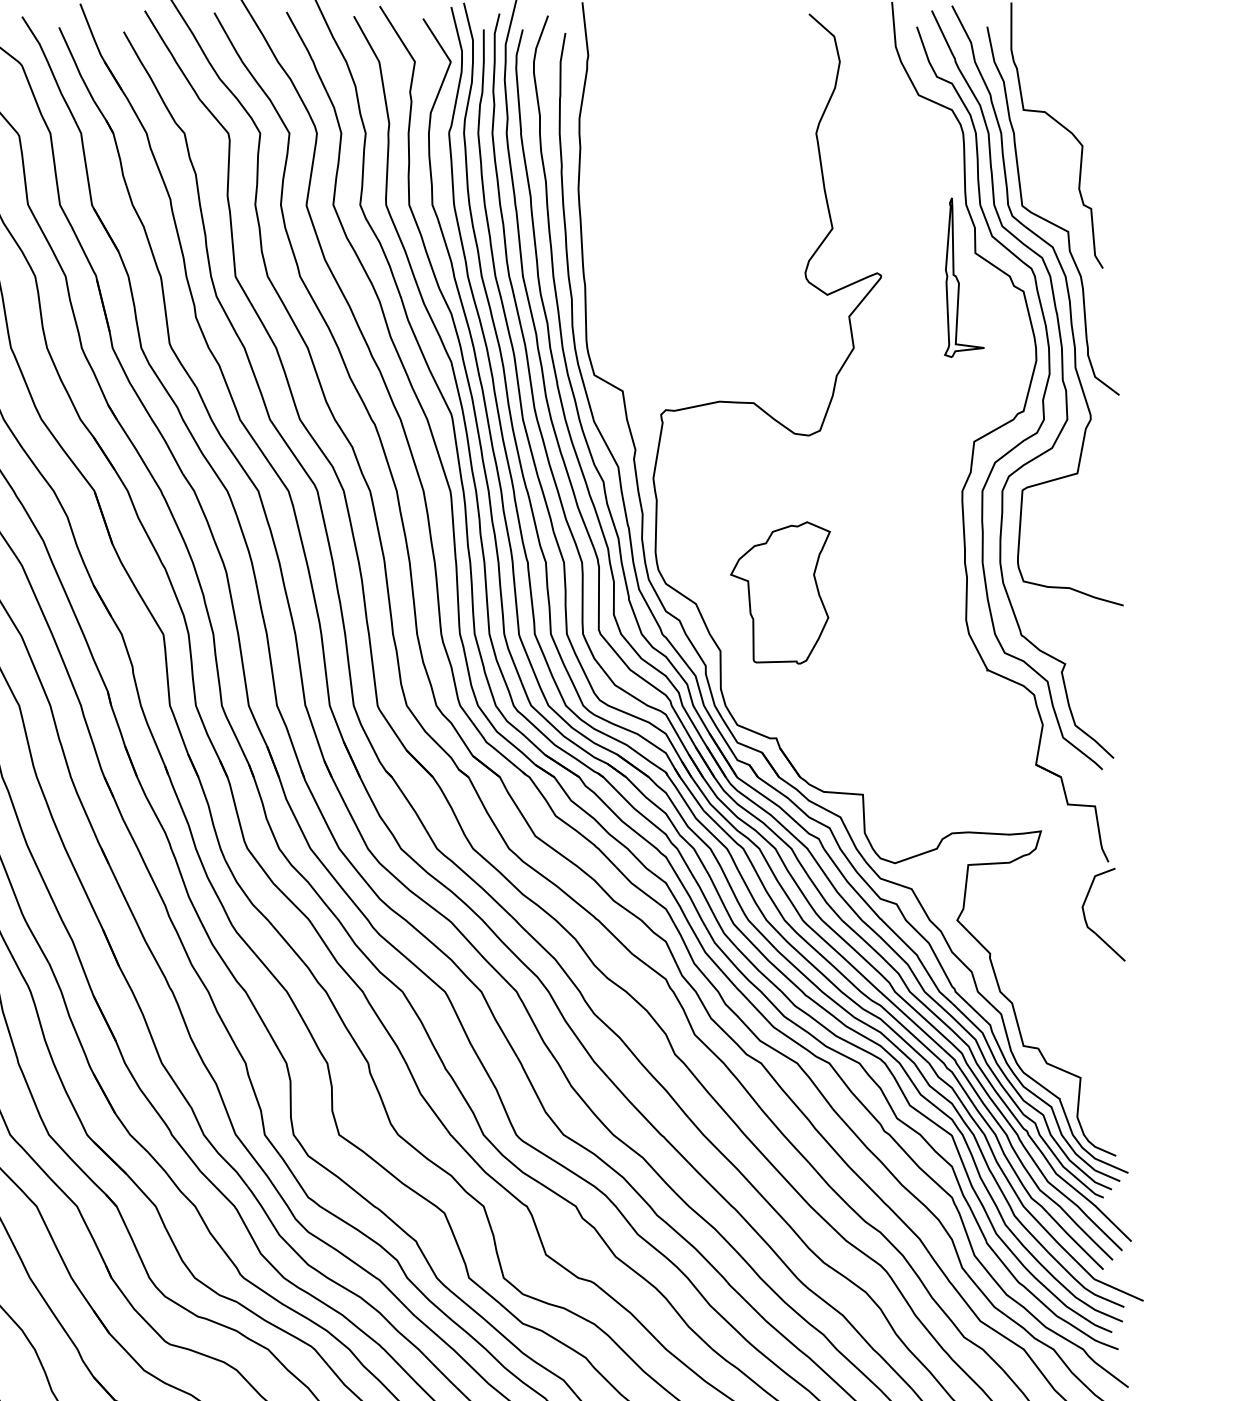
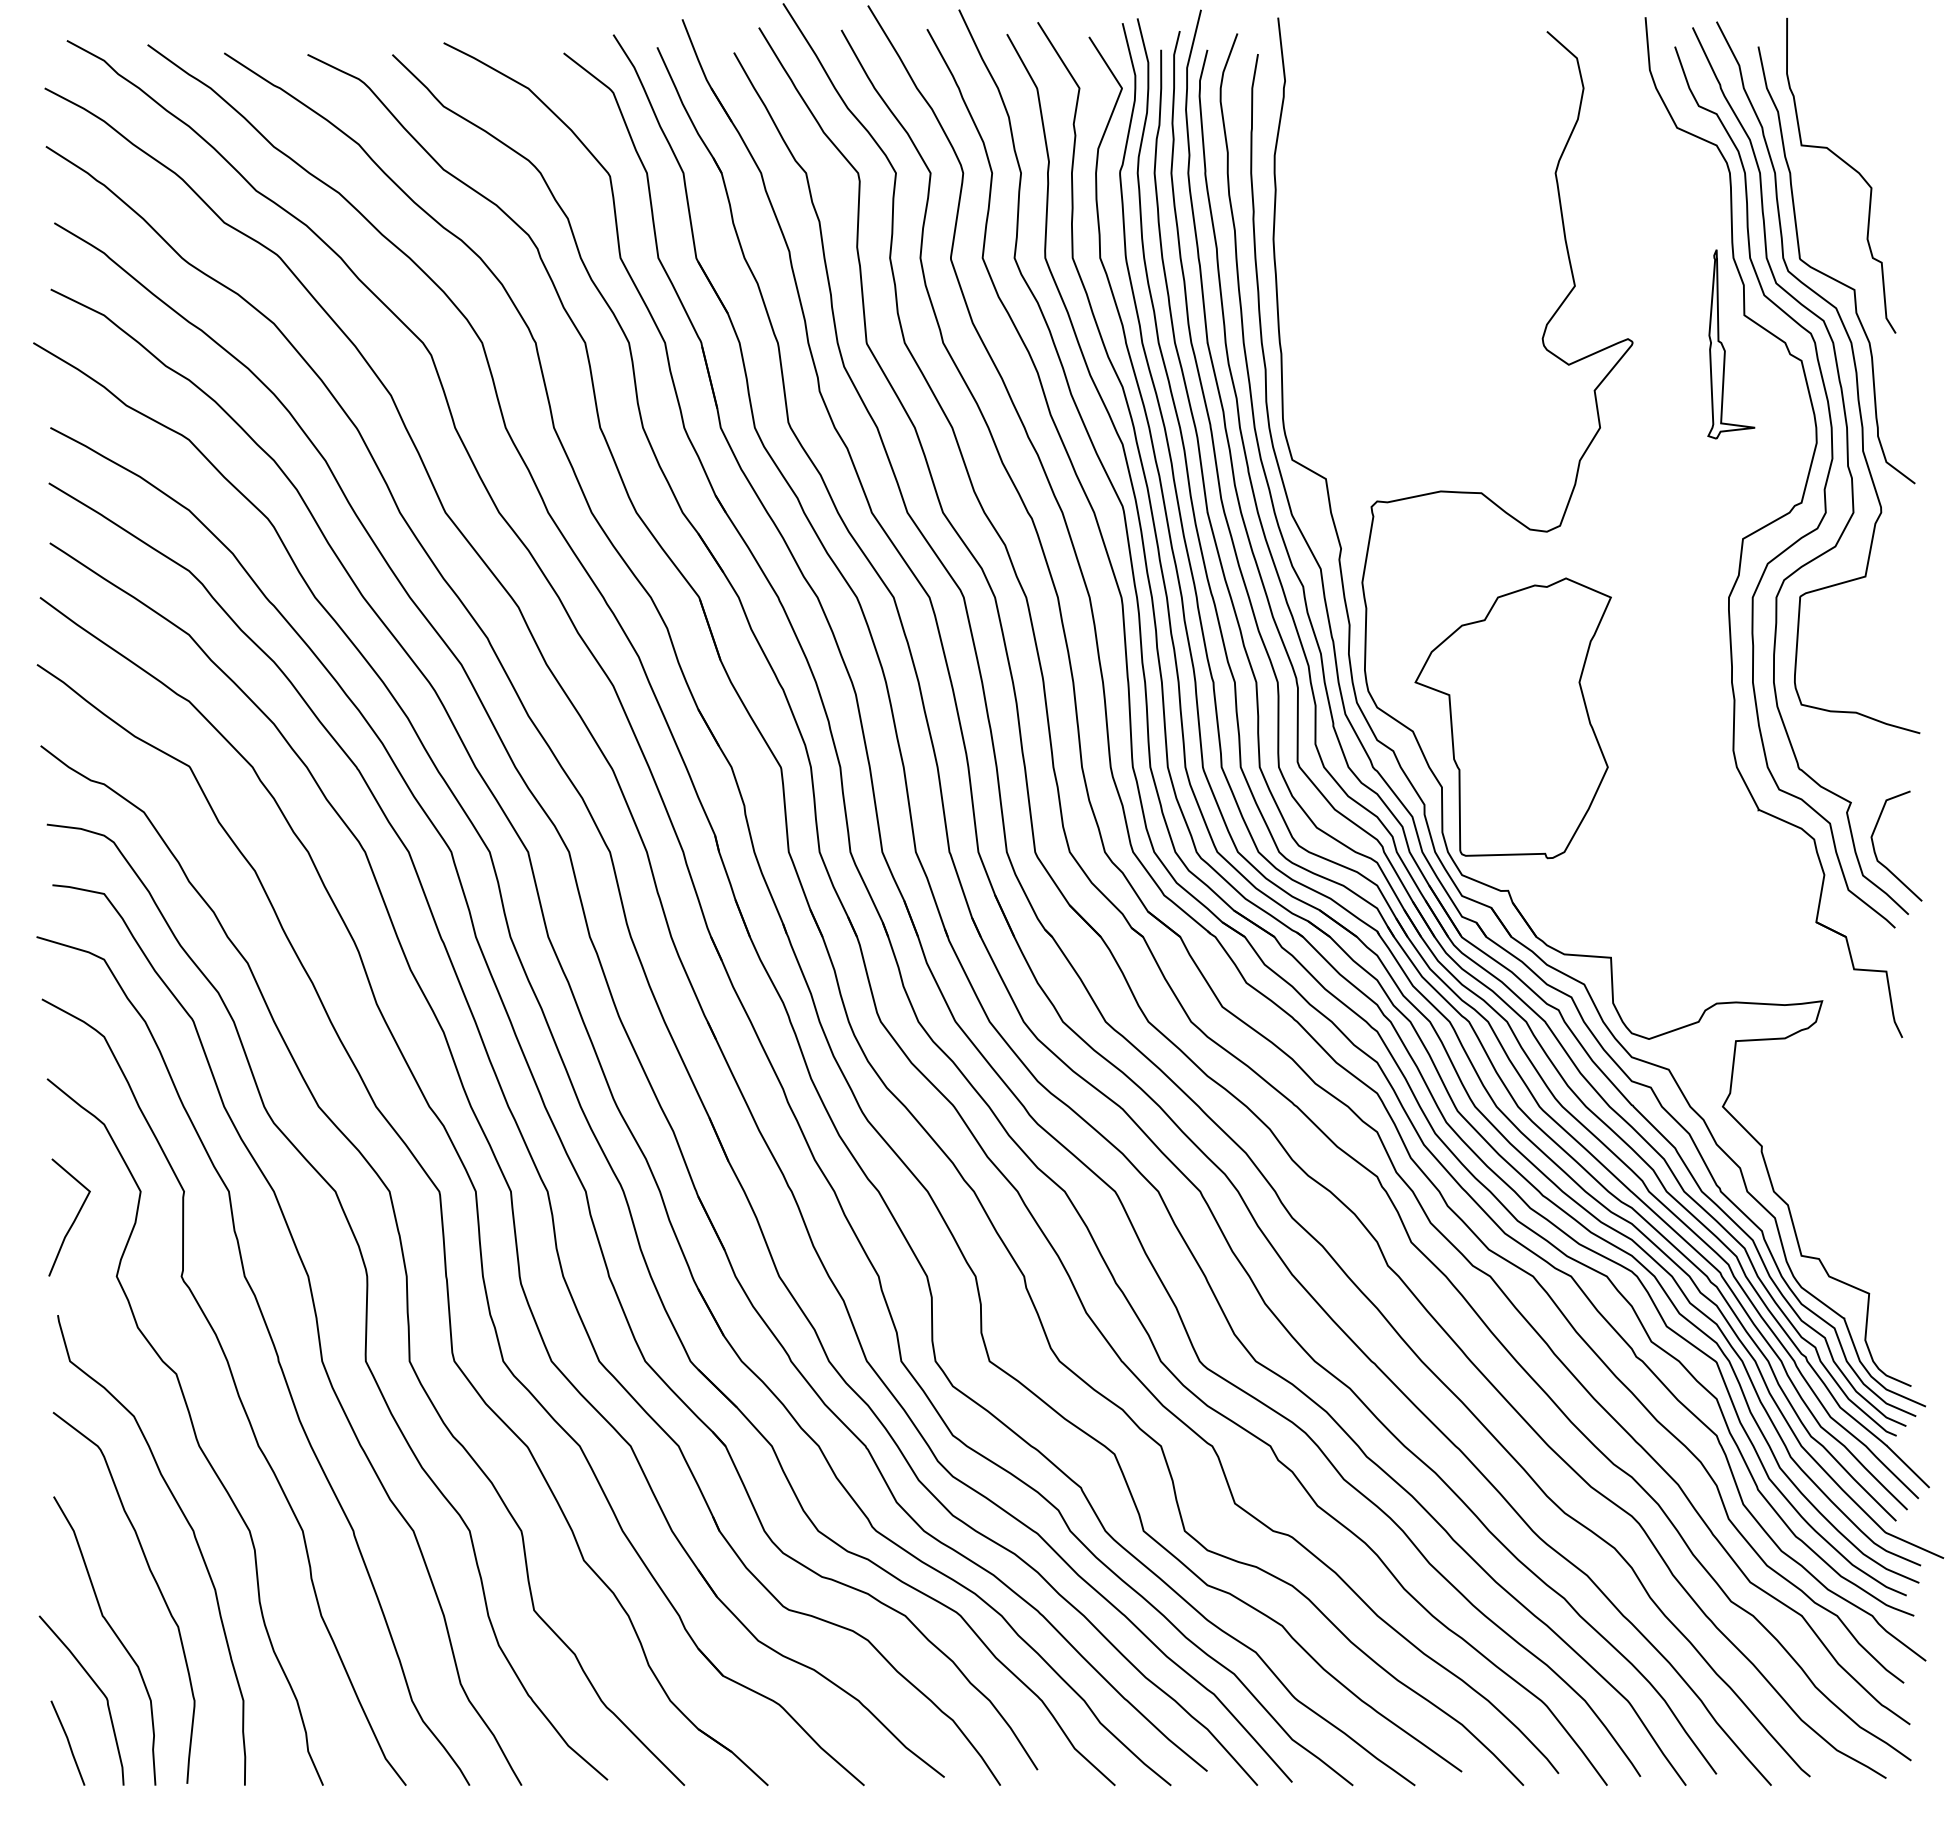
part: (779, 593) -> (1512, 718), size x1.67
curve: (1086, 920) -> (1876, 853), moved

